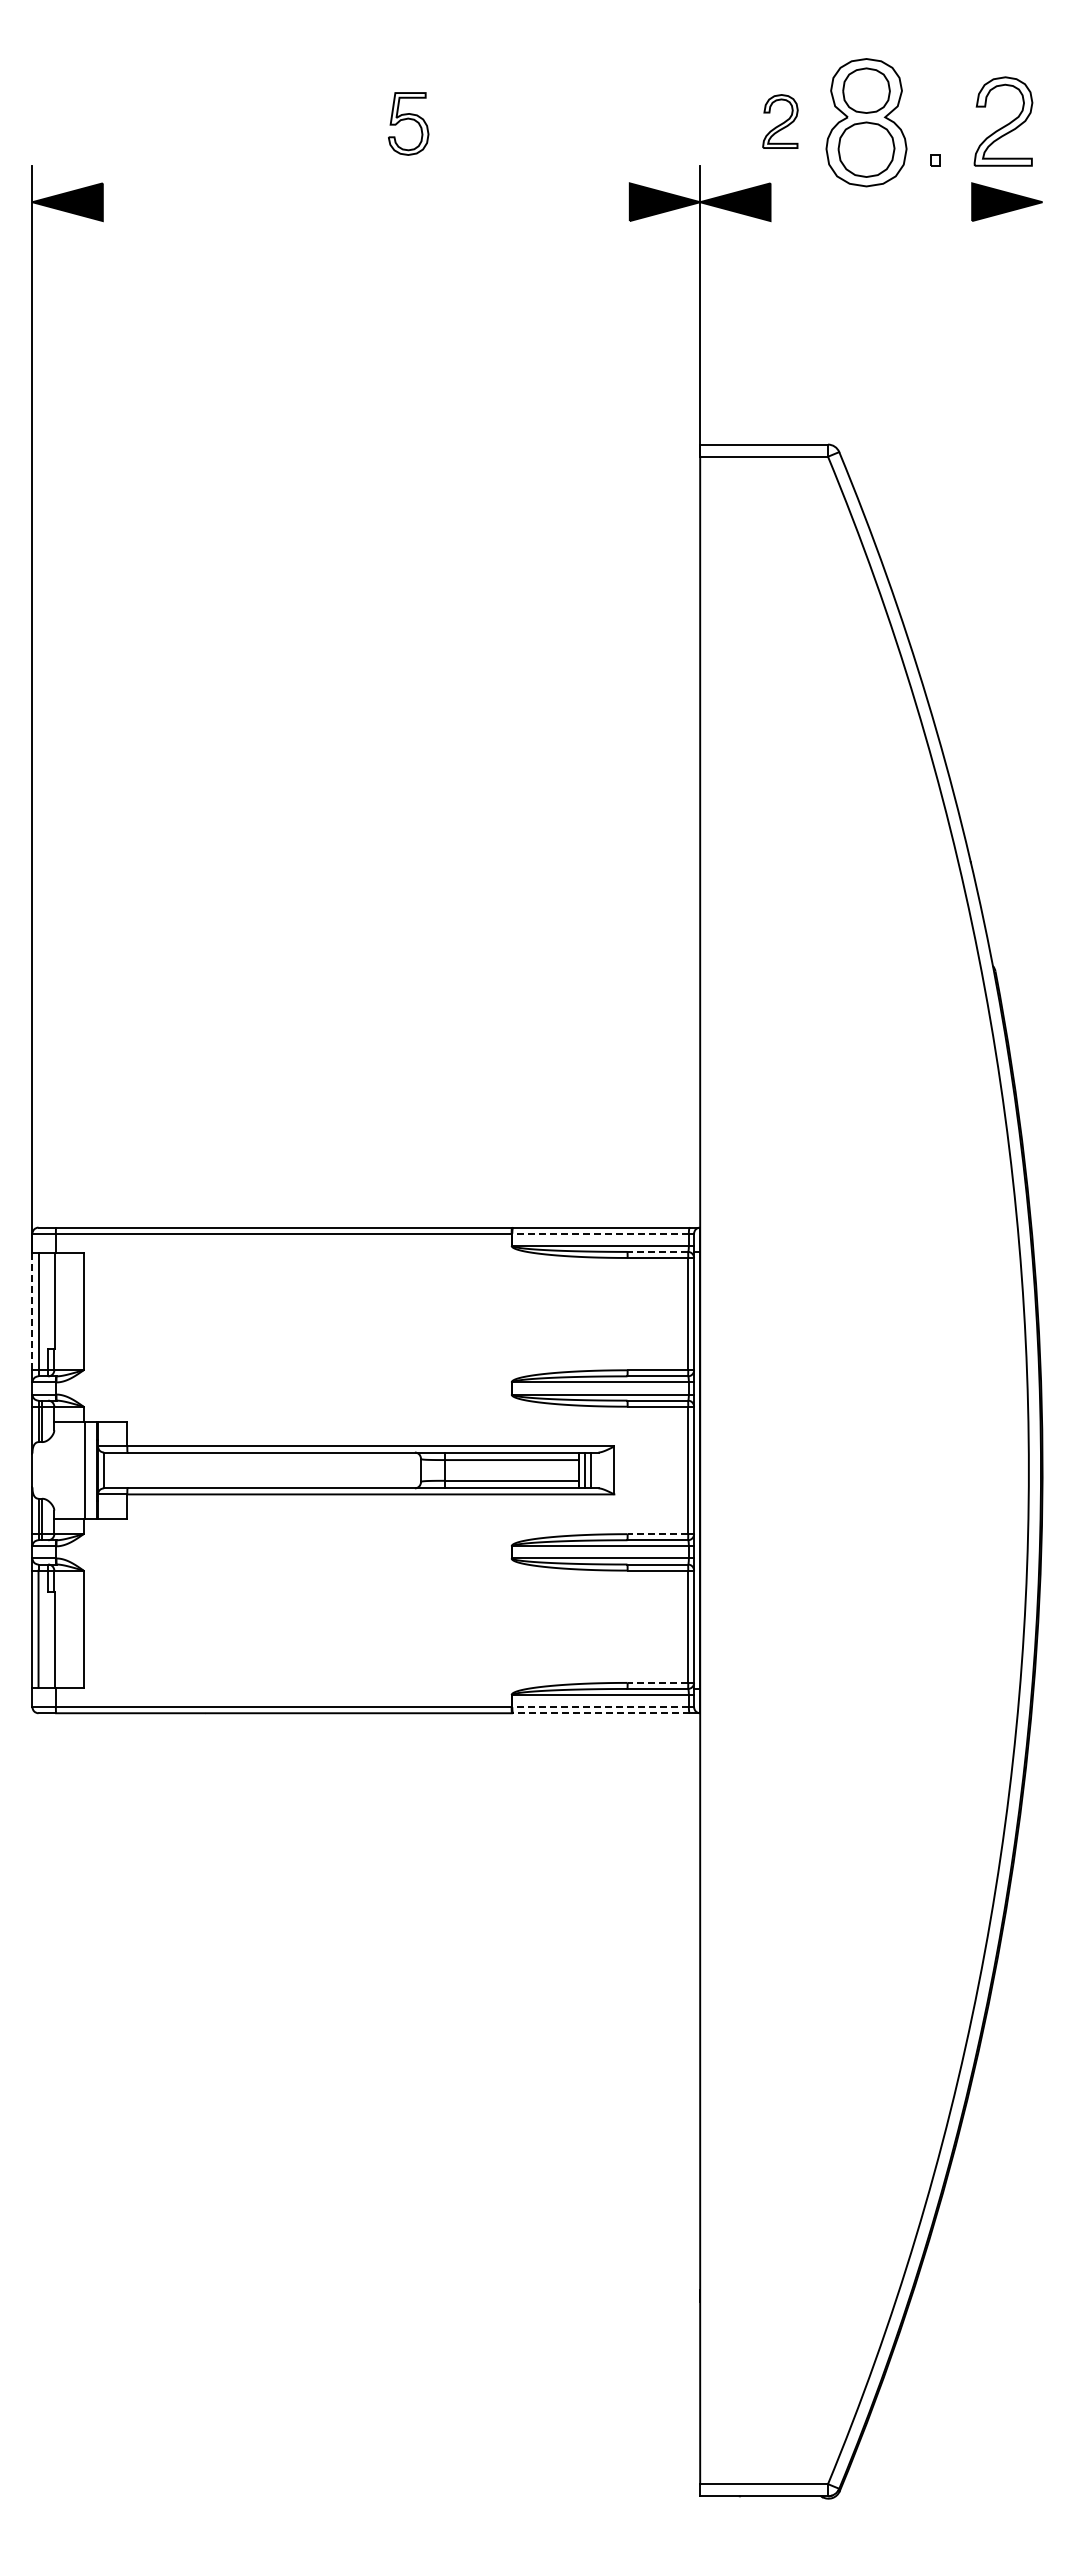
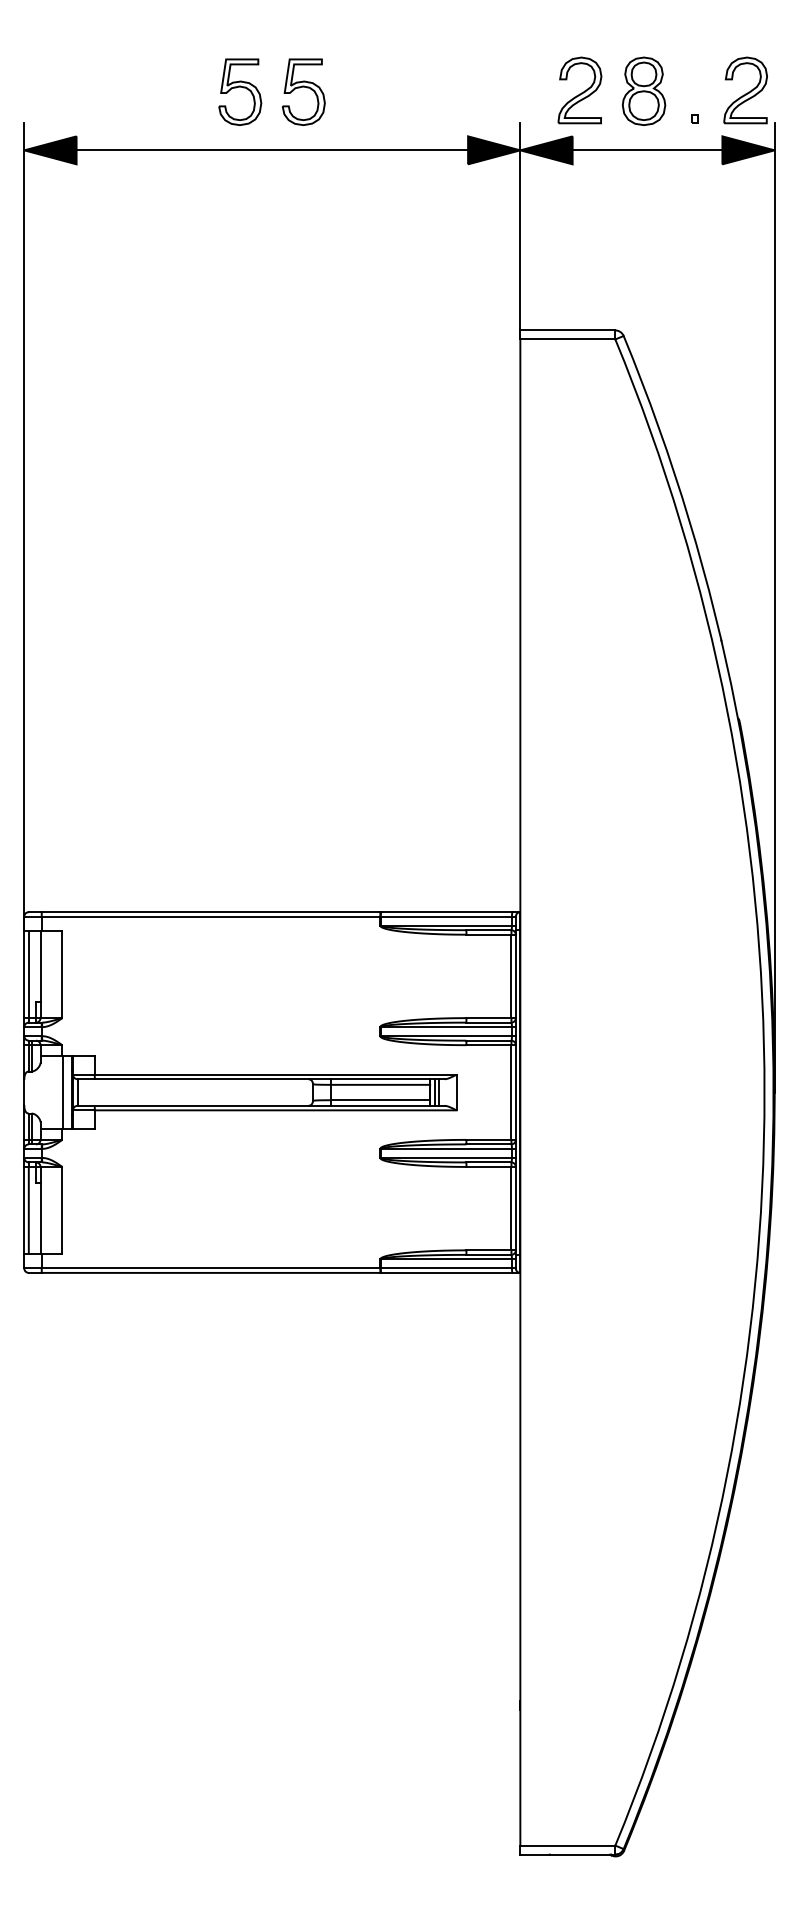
part: (780, 121) -> (580, 90), size x1.67
part: (866, 122) -> (643, 91), size x0.71
part: (322, 123) -> (239, 91), added
part: (408, 123) -> (303, 91), size x1.43
line: (365, 202) -> (271, 150), added
line: (871, 202) -> (647, 150), added
line: (1042, 817) -> (774, 607), added
line: (600, 1233) -> (446, 916), dashed -> solid
line: (657, 1251) -> (488, 929), dashed -> solid
line: (32, 1311) -> (24, 974), dashed -> solid
line: (657, 1534) -> (488, 1140), dashed -> solid
line: (657, 1682) -> (488, 1250), dashed -> solid
line: (600, 1707) -> (446, 1268), dashed -> solid
line: (600, 1713) -> (446, 1273), dashed -> solid

